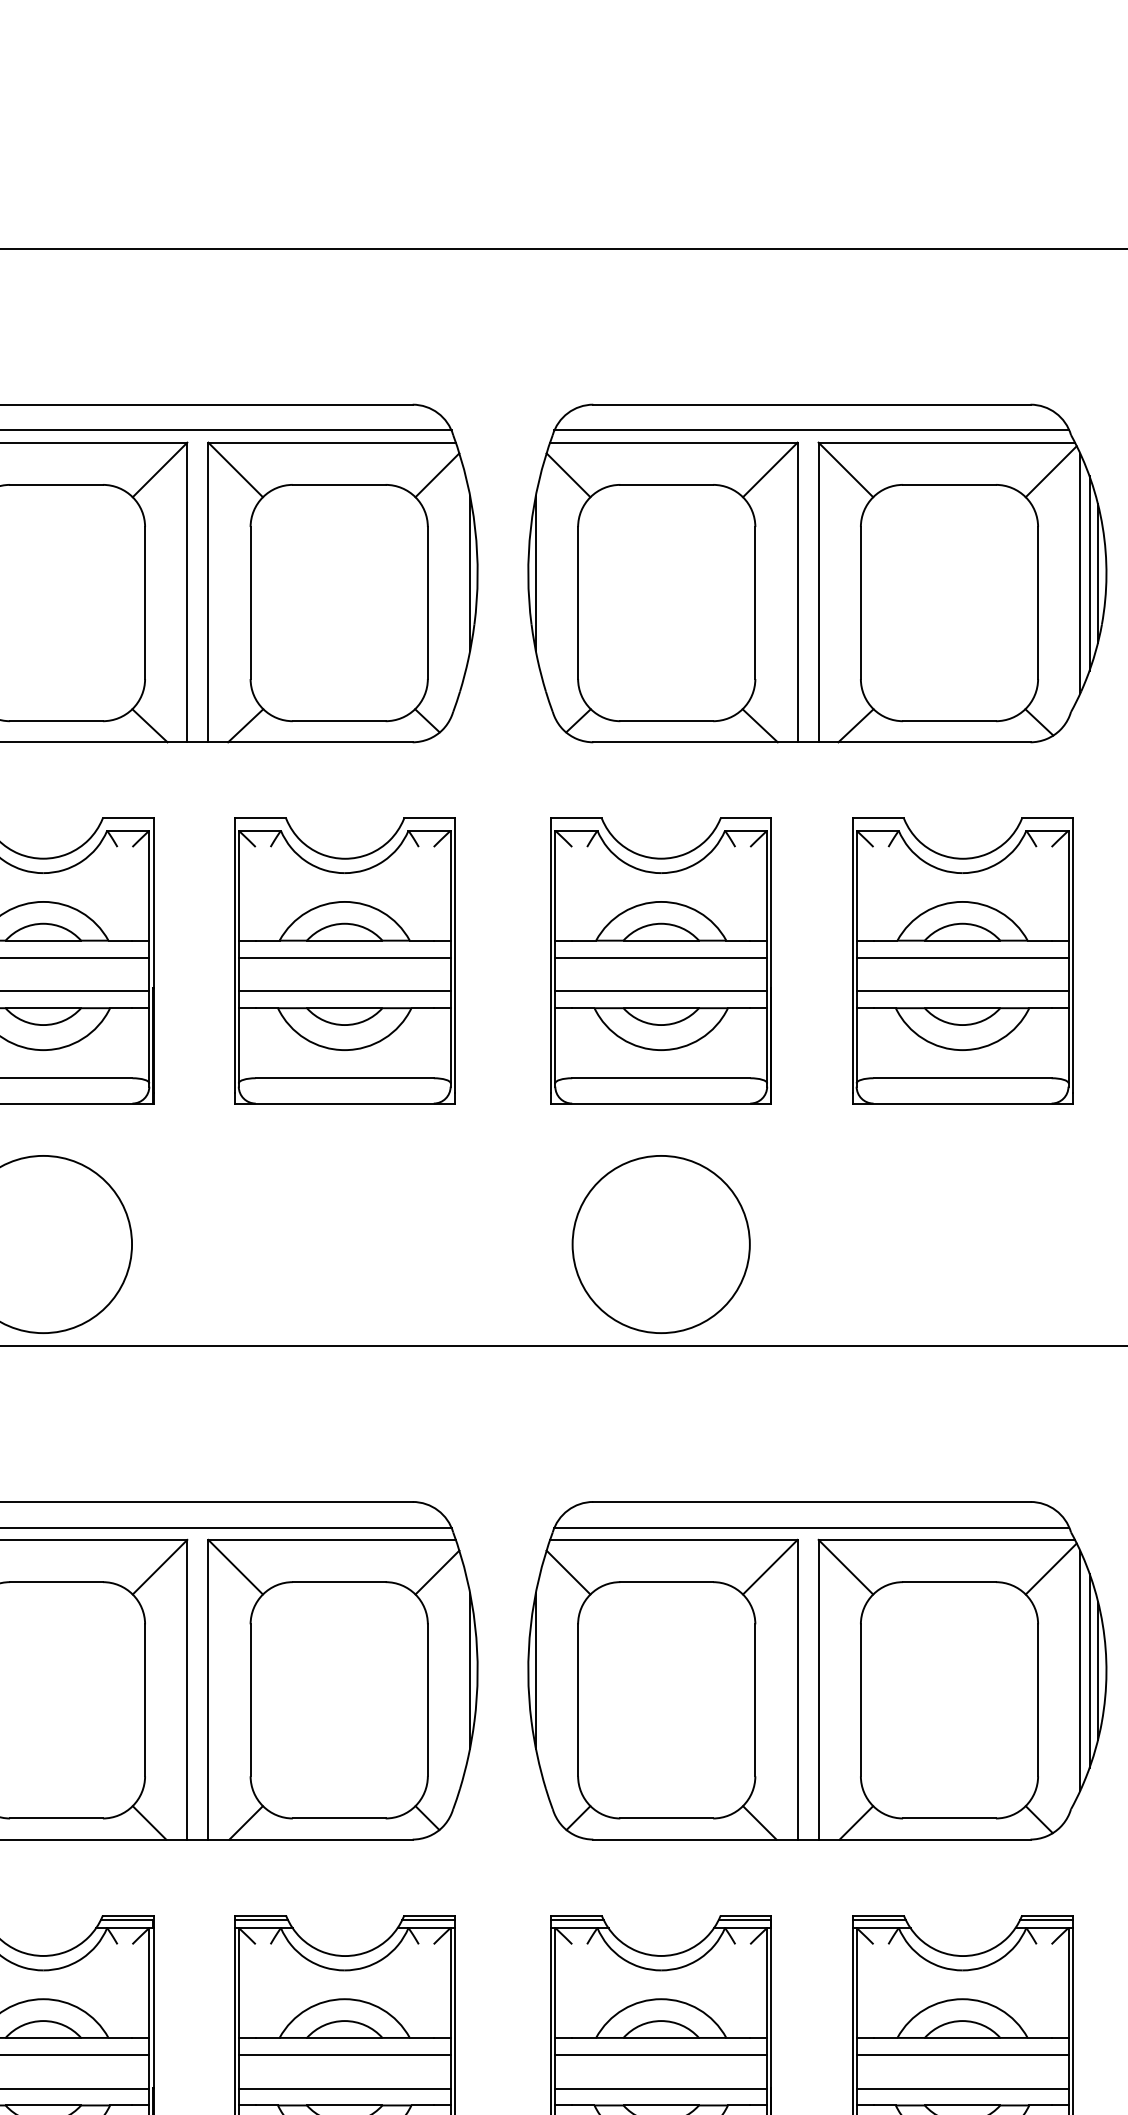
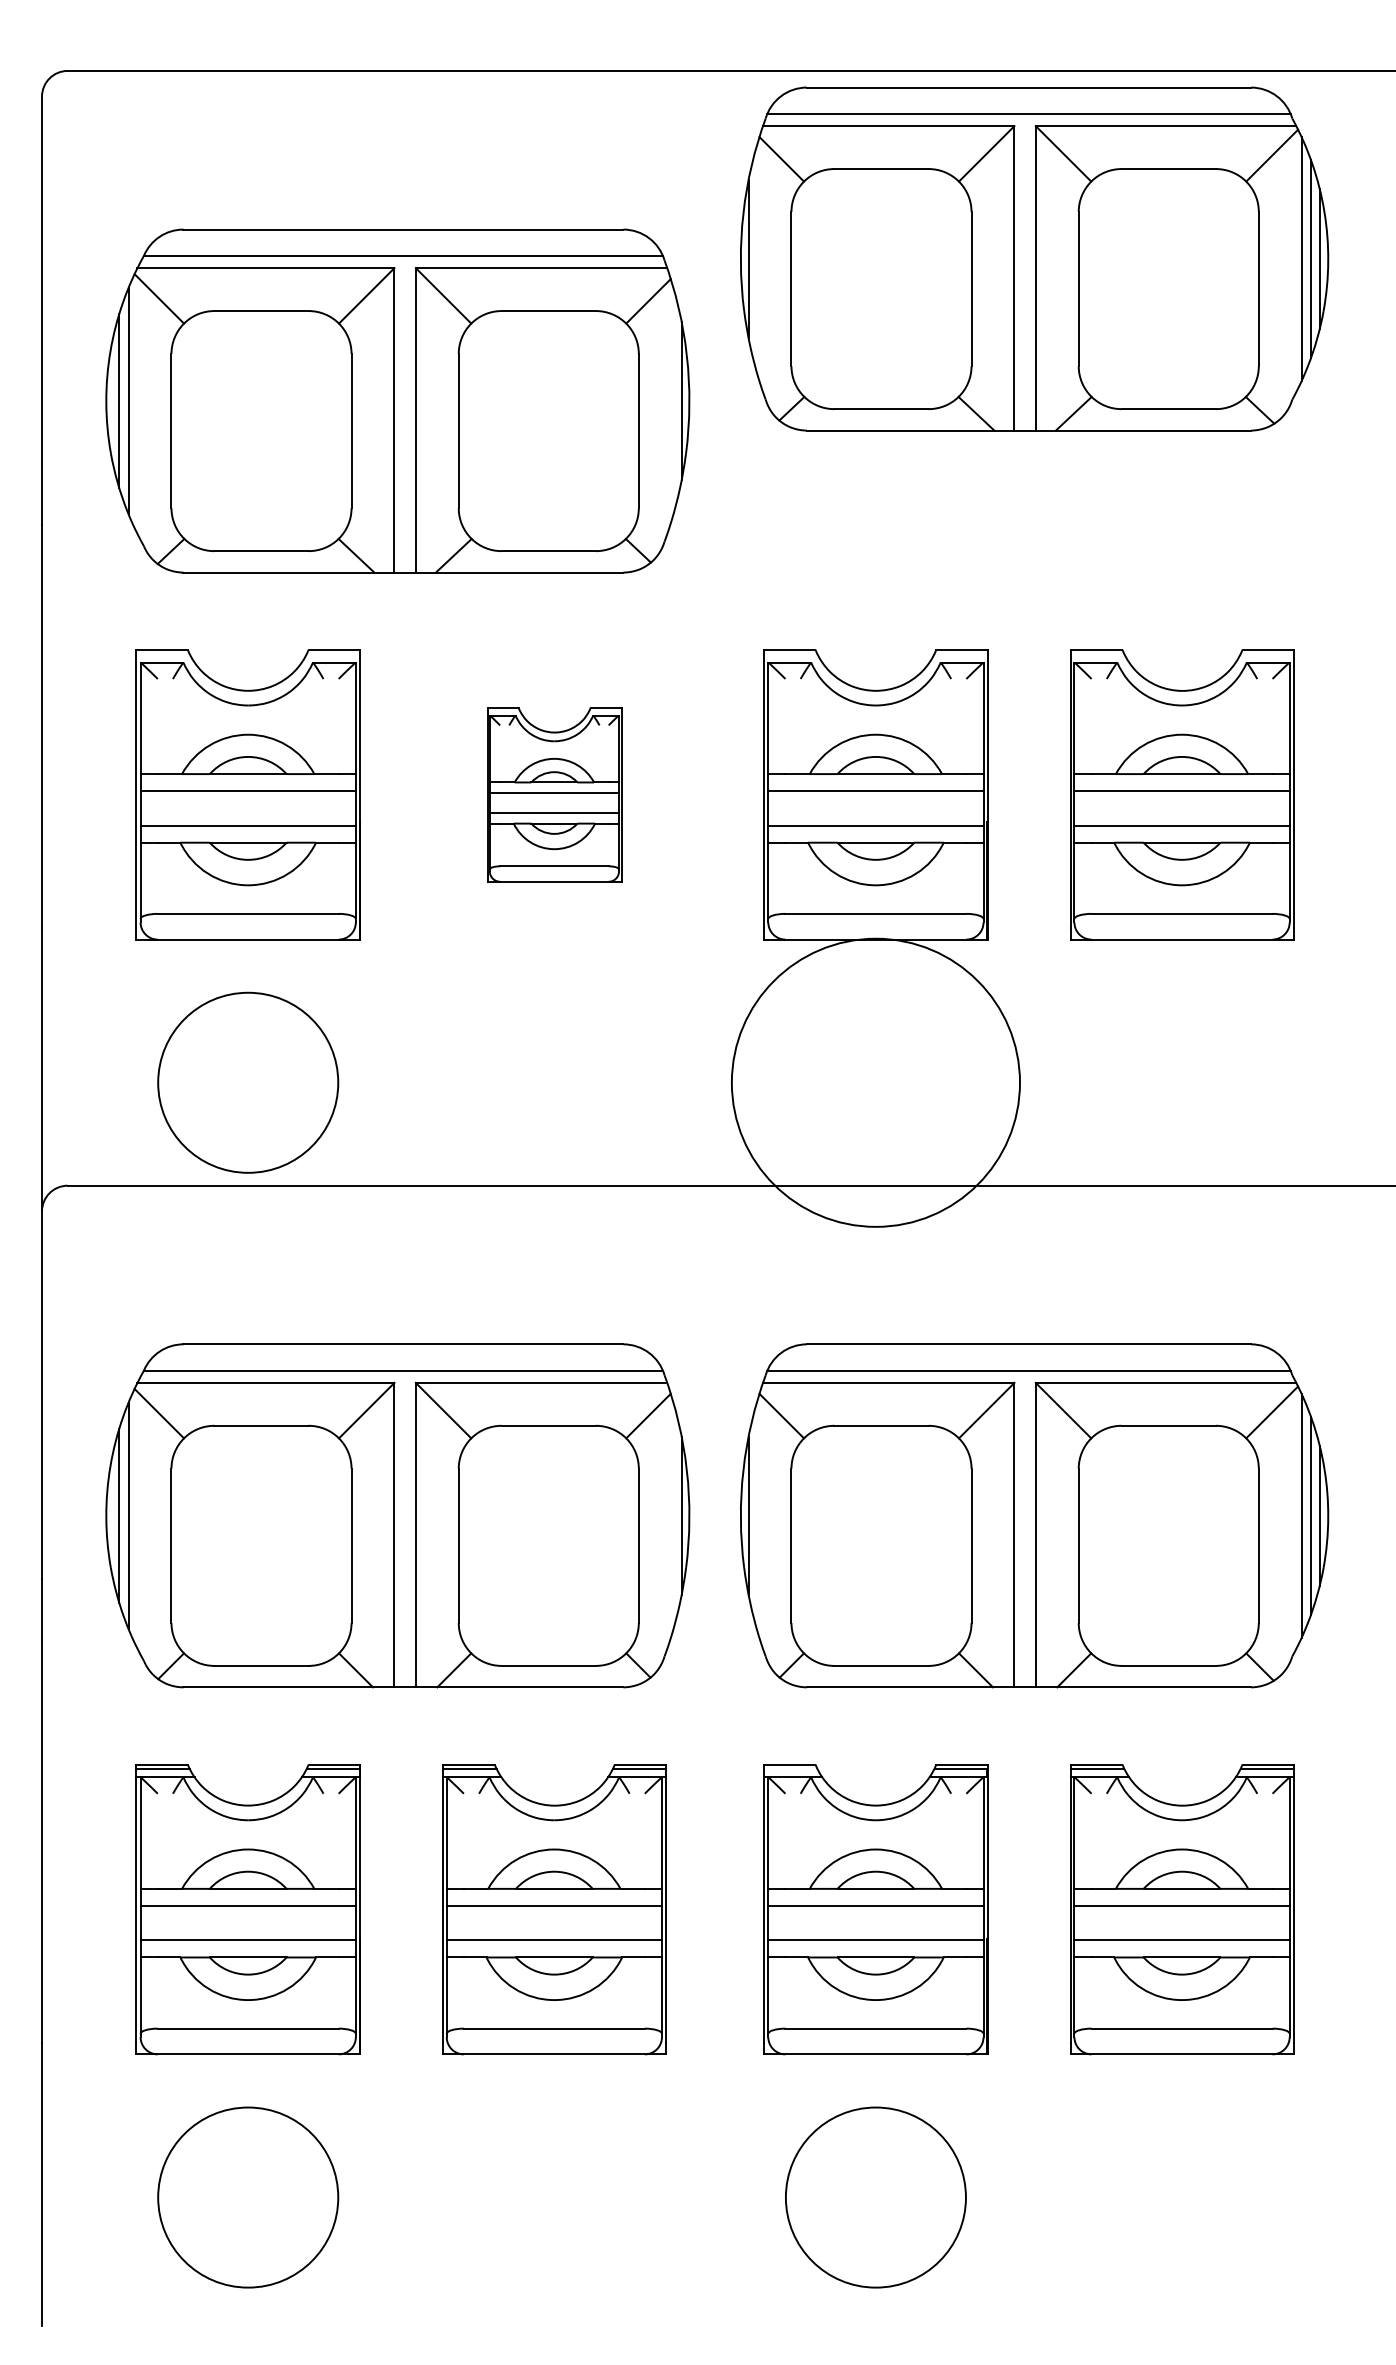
part: (817, 572) -> (1034, 258), moved
part: (344, 960) -> (554, 794), size x0.6
circle: (660, 1244) -> (875, 1082), size x1.6
line: (577, 1919) -> (790, 1768), removed

